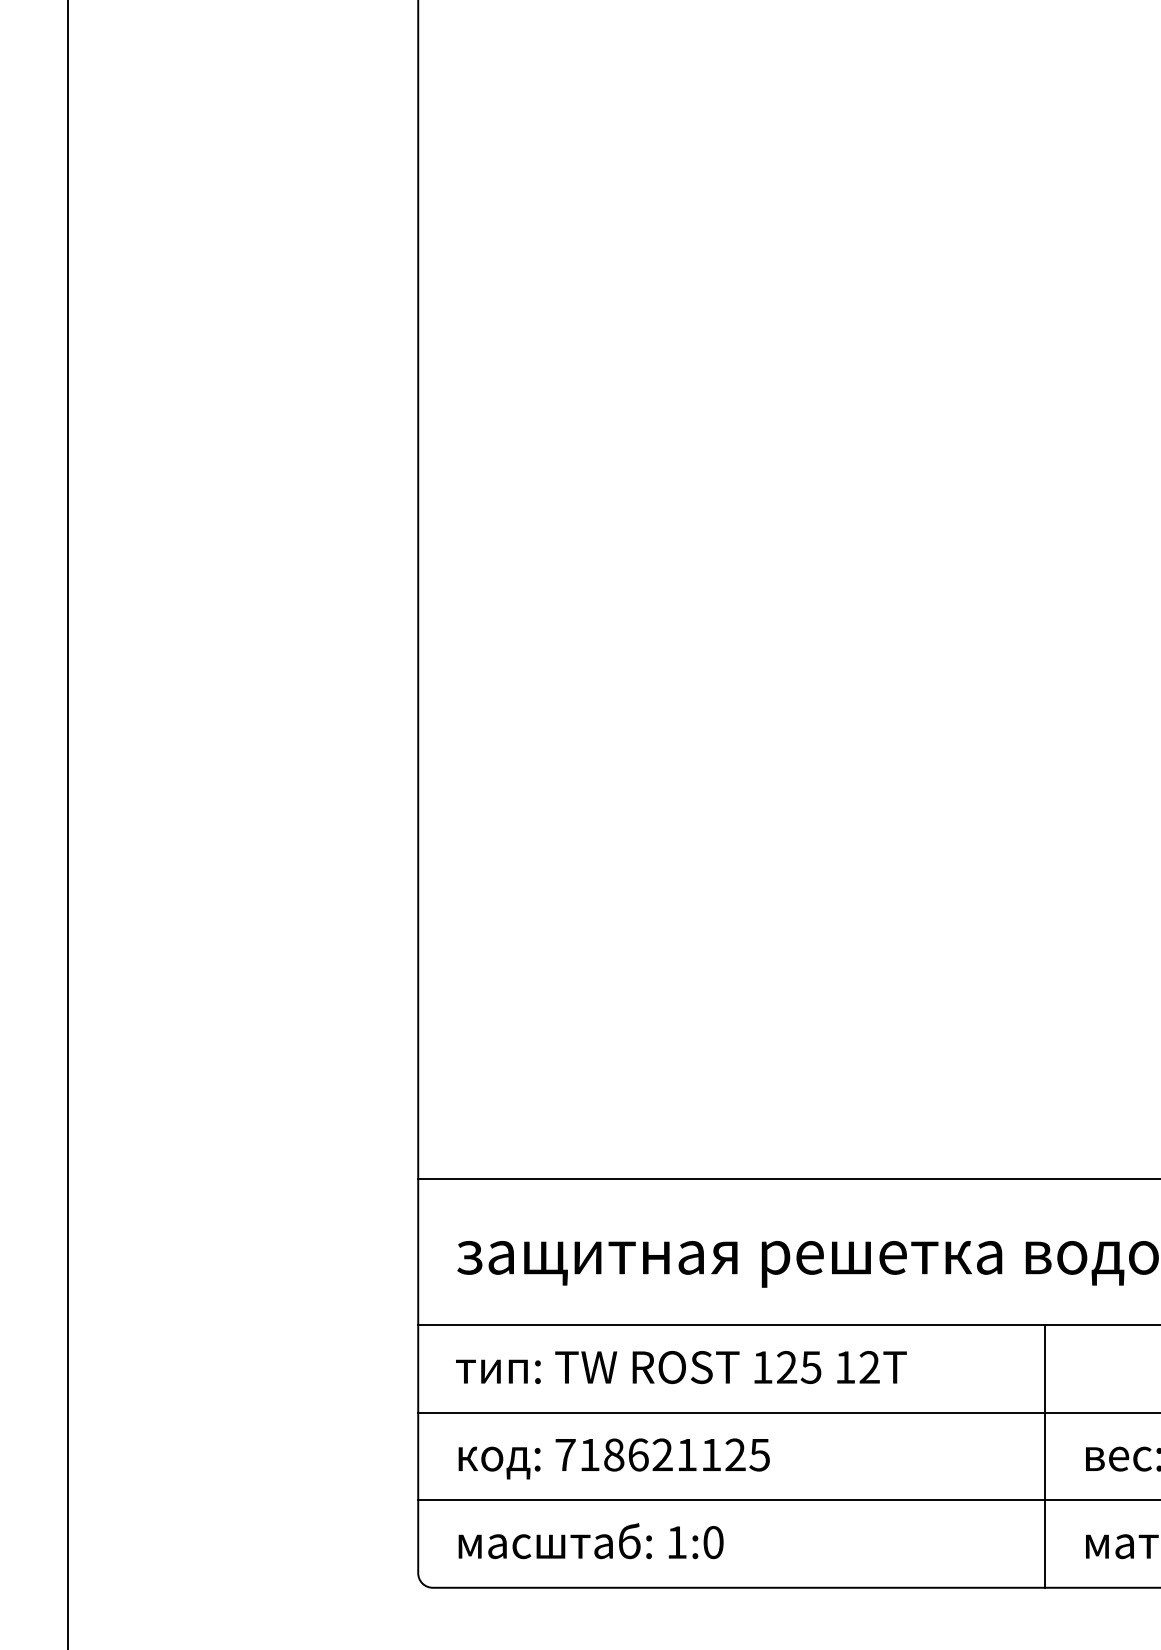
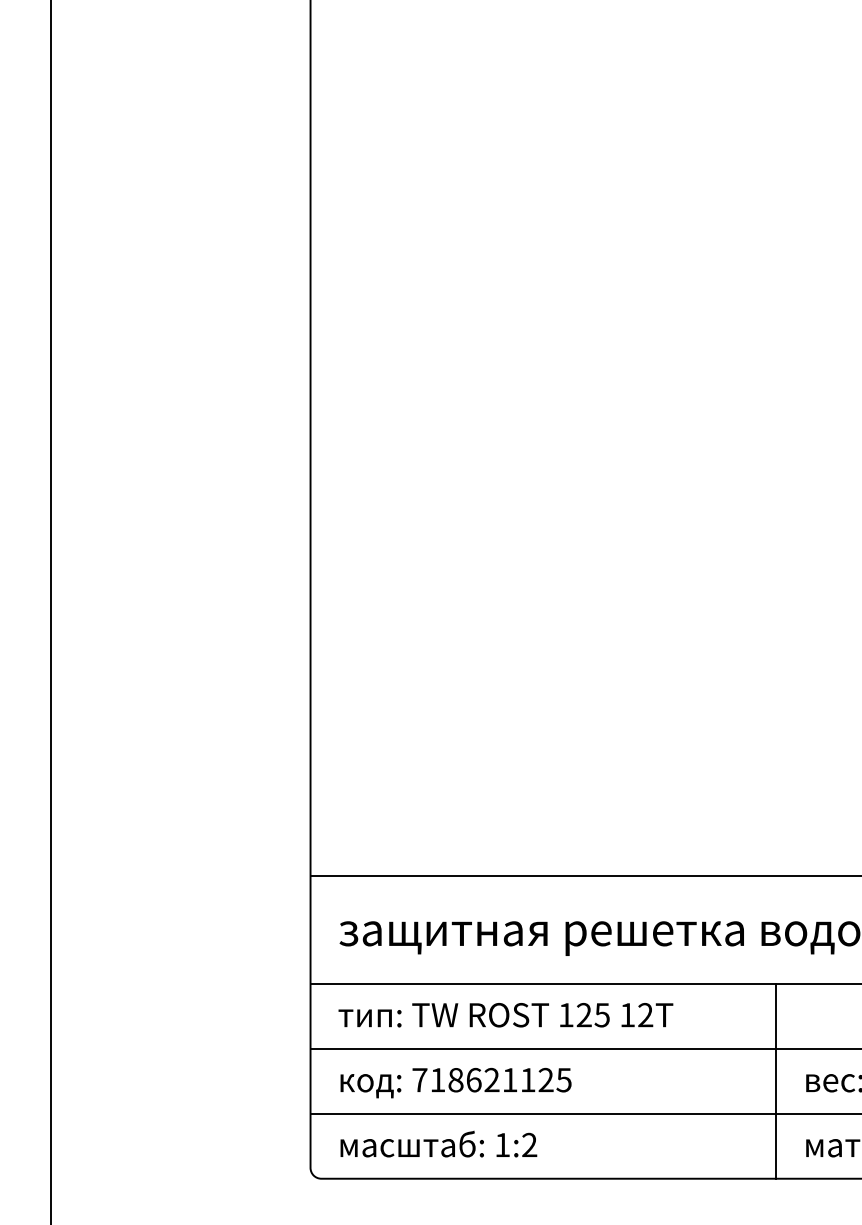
text: (713, 1541) -> (529, 1144), 1:0 -> 1:2

